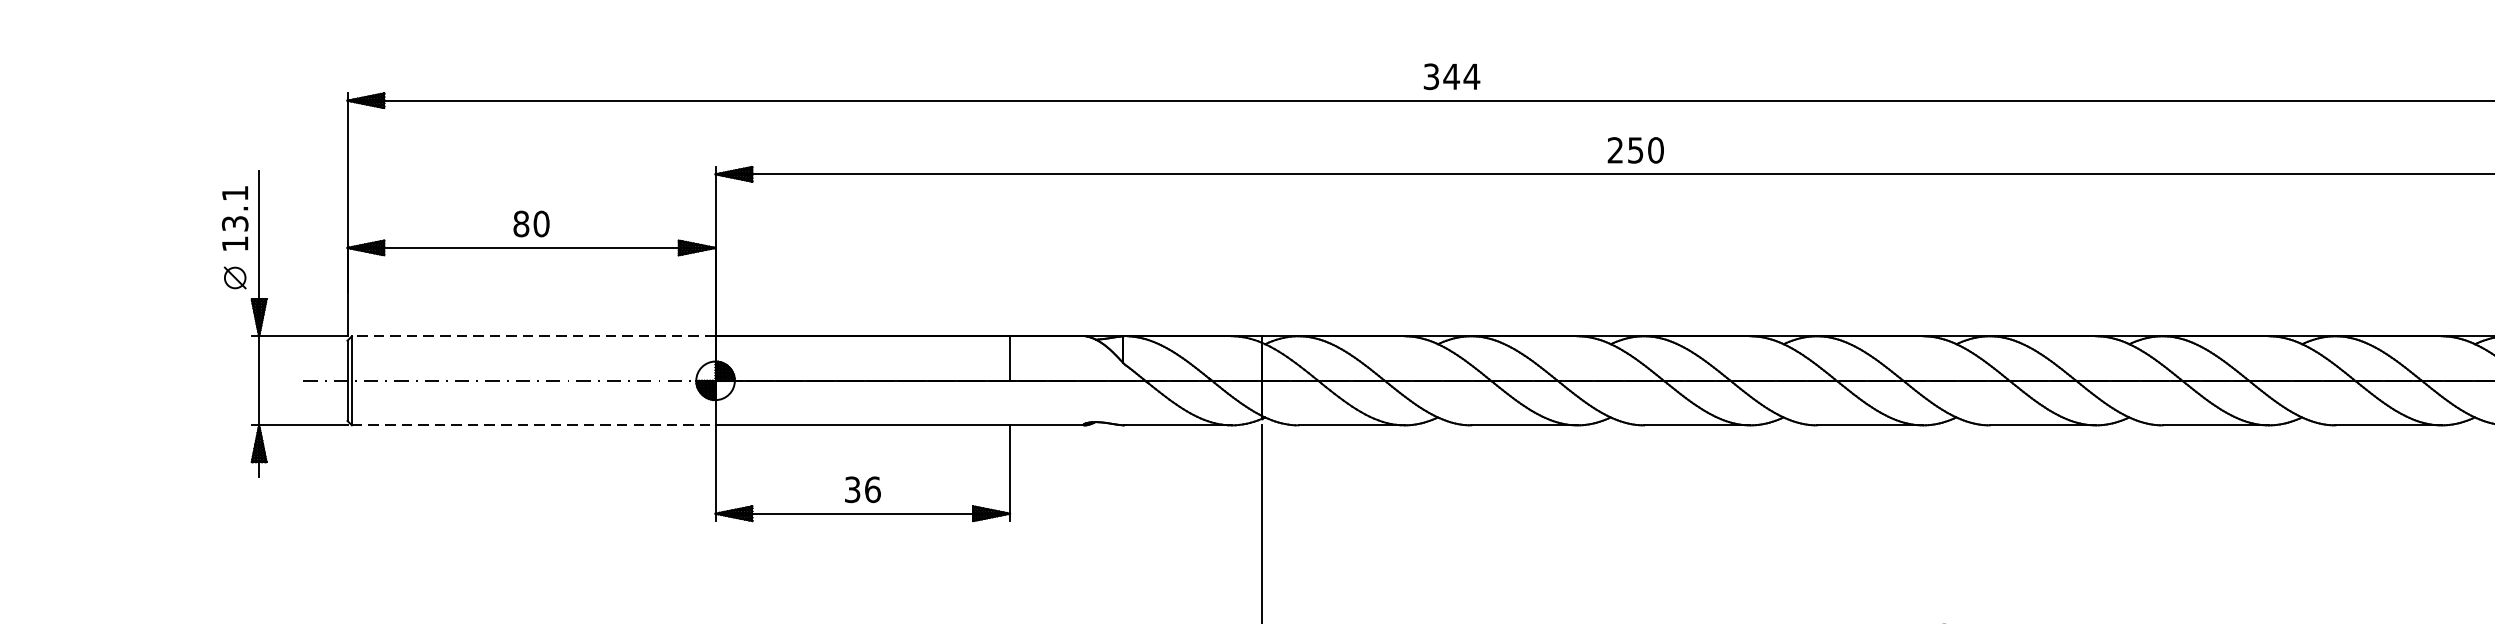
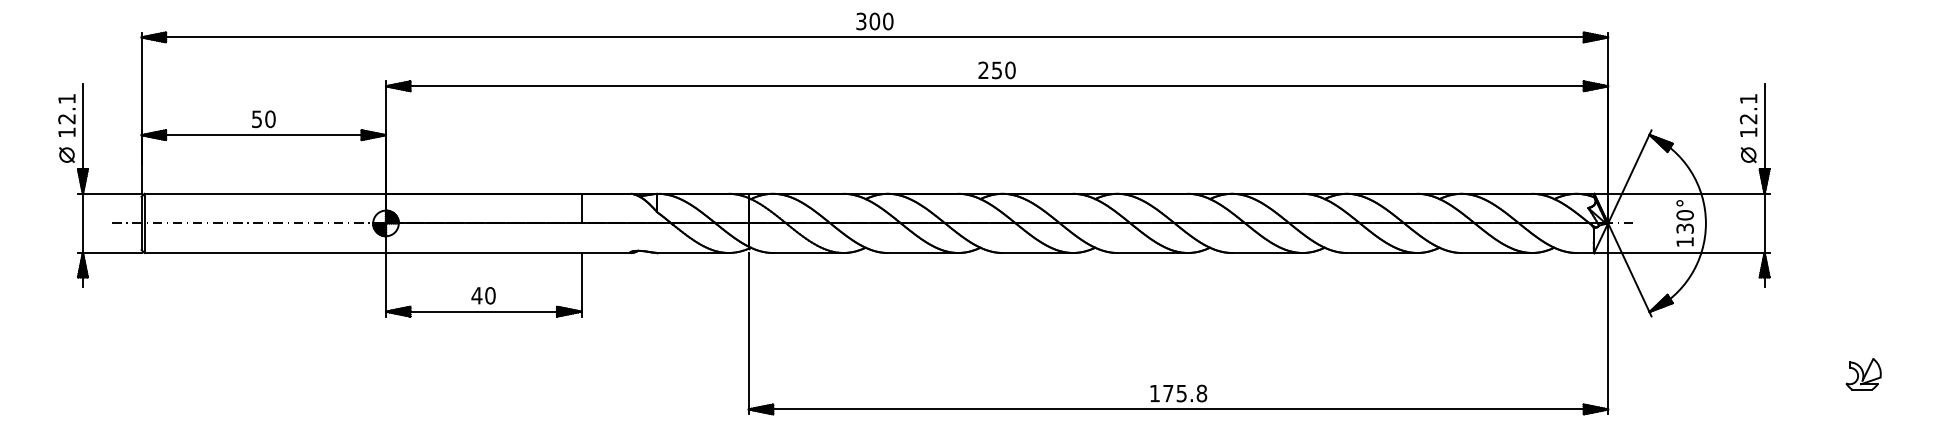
text: (1461, 76) -> (881, 21), 344 -> 300
text: (234, 224) -> (66, 119), 13.1 -> 12.1
text: (520, 224) -> (256, 119), 80 -> 50
line: (534, 335) -> (265, 193), dashed -> solid
line: (534, 426) -> (265, 253), dashed -> solid
text: (862, 489) -> (483, 295), 36 -> 40

